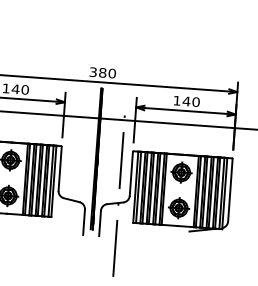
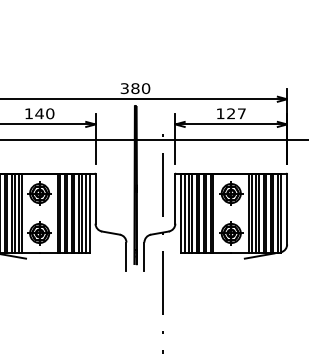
text: (191, 101) -> (236, 113), 140 -> 127

